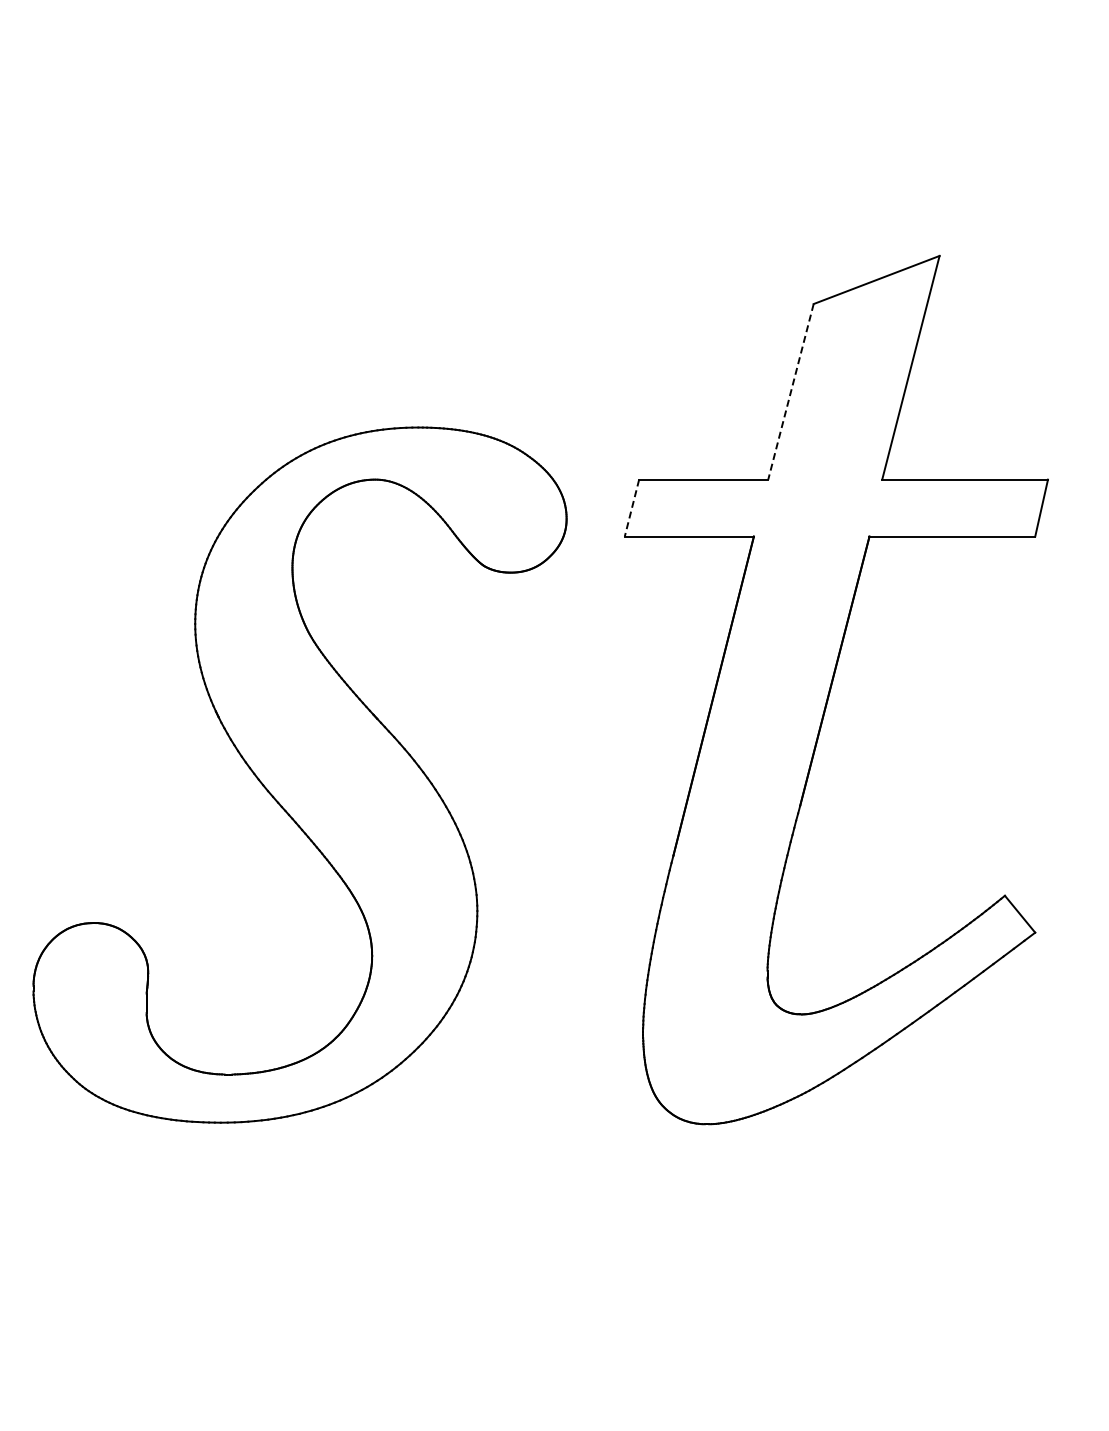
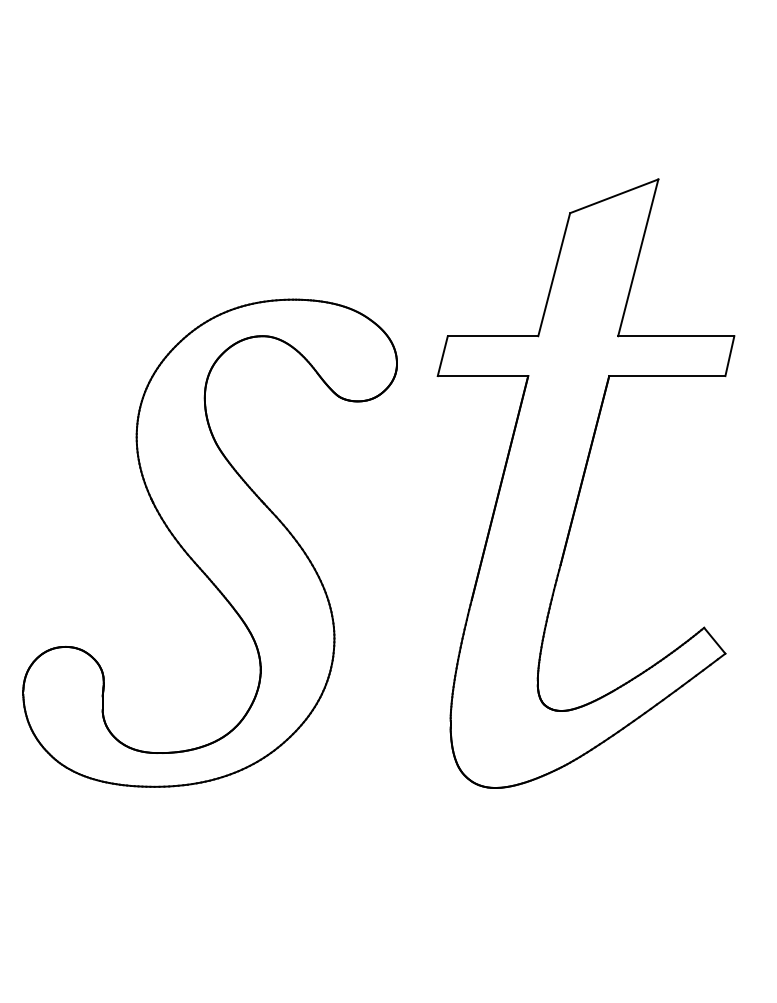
line: (790, 391) -> (553, 274), dashed -> solid
line: (631, 508) -> (442, 356), dashed -> solid

